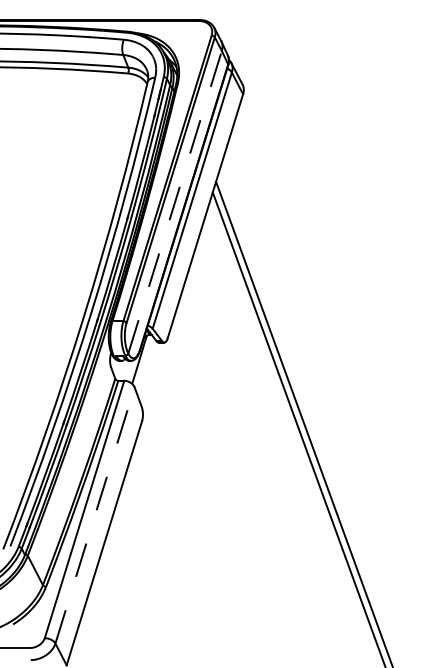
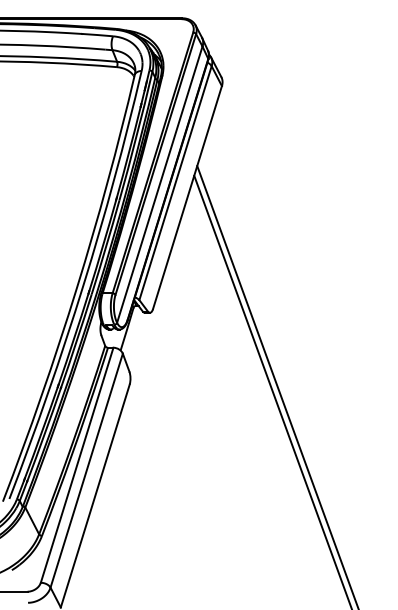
line: (174, 202) -> (159, 184), dashed -> solid
line: (94, 515) -> (86, 470), dashed -> solid

